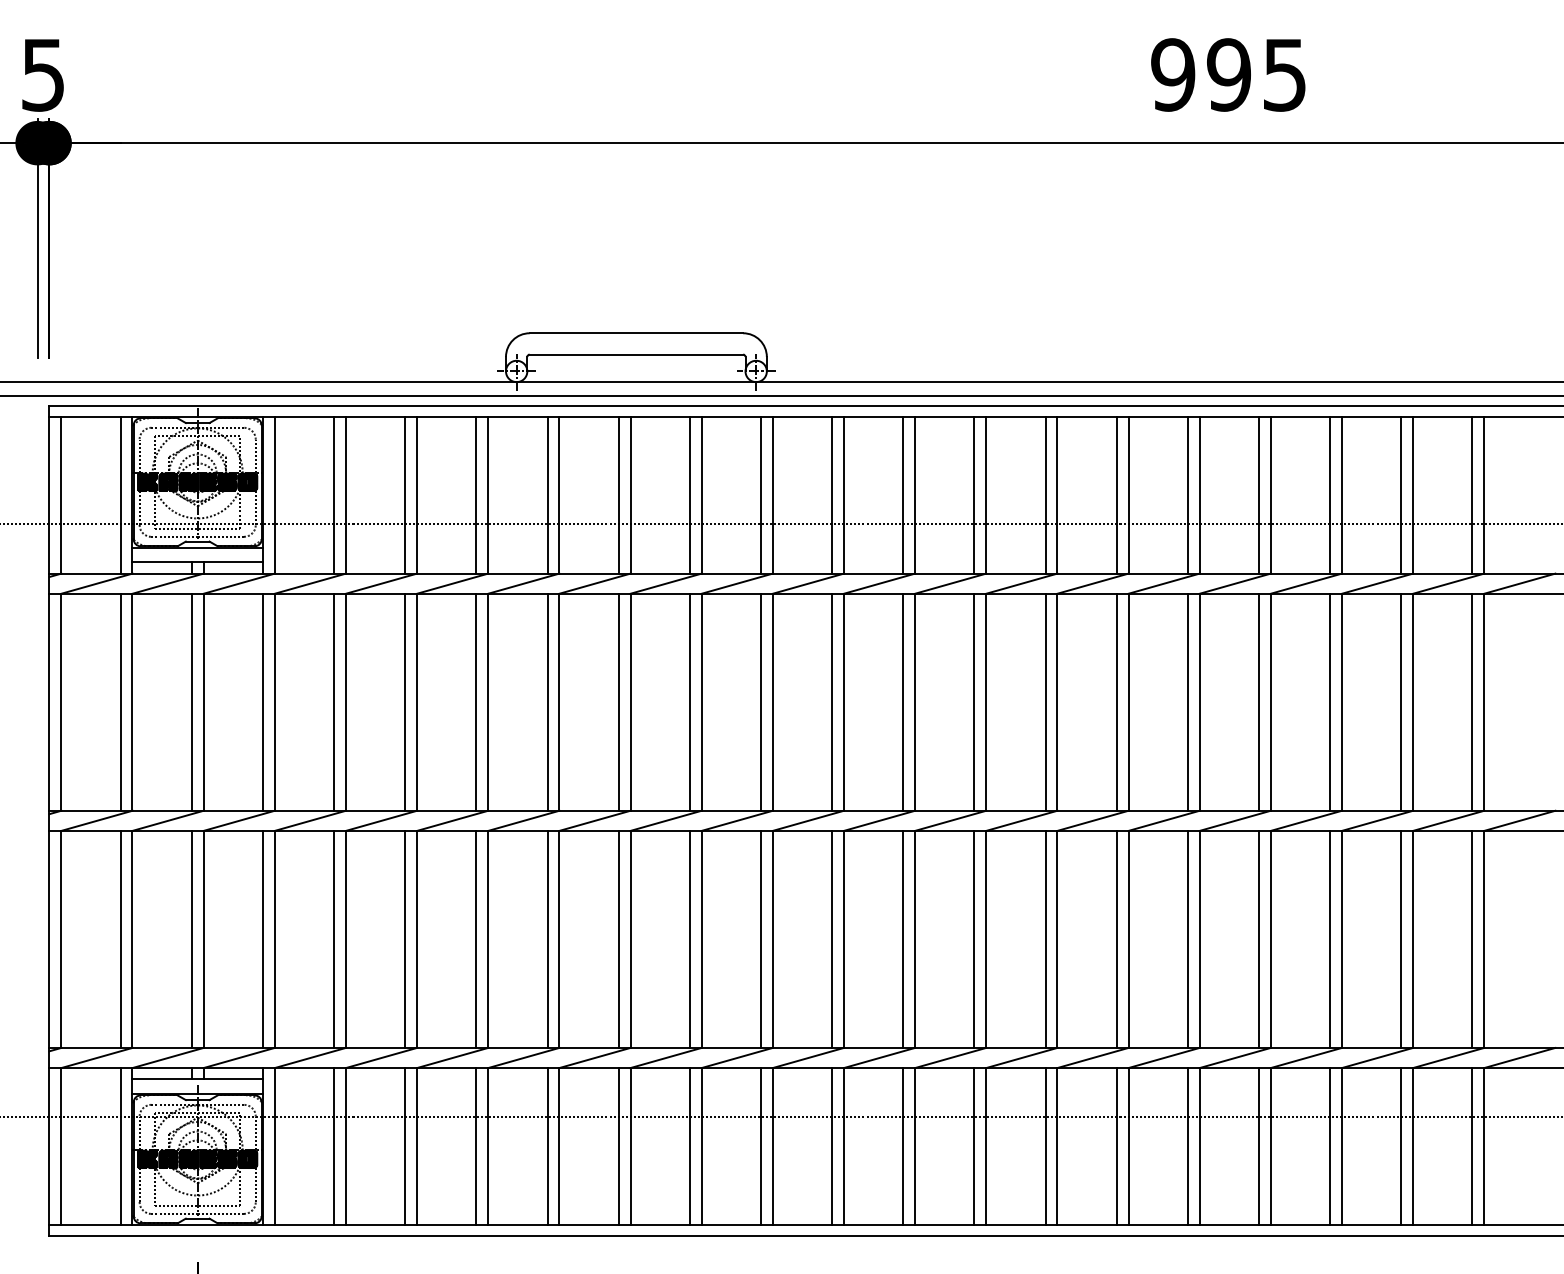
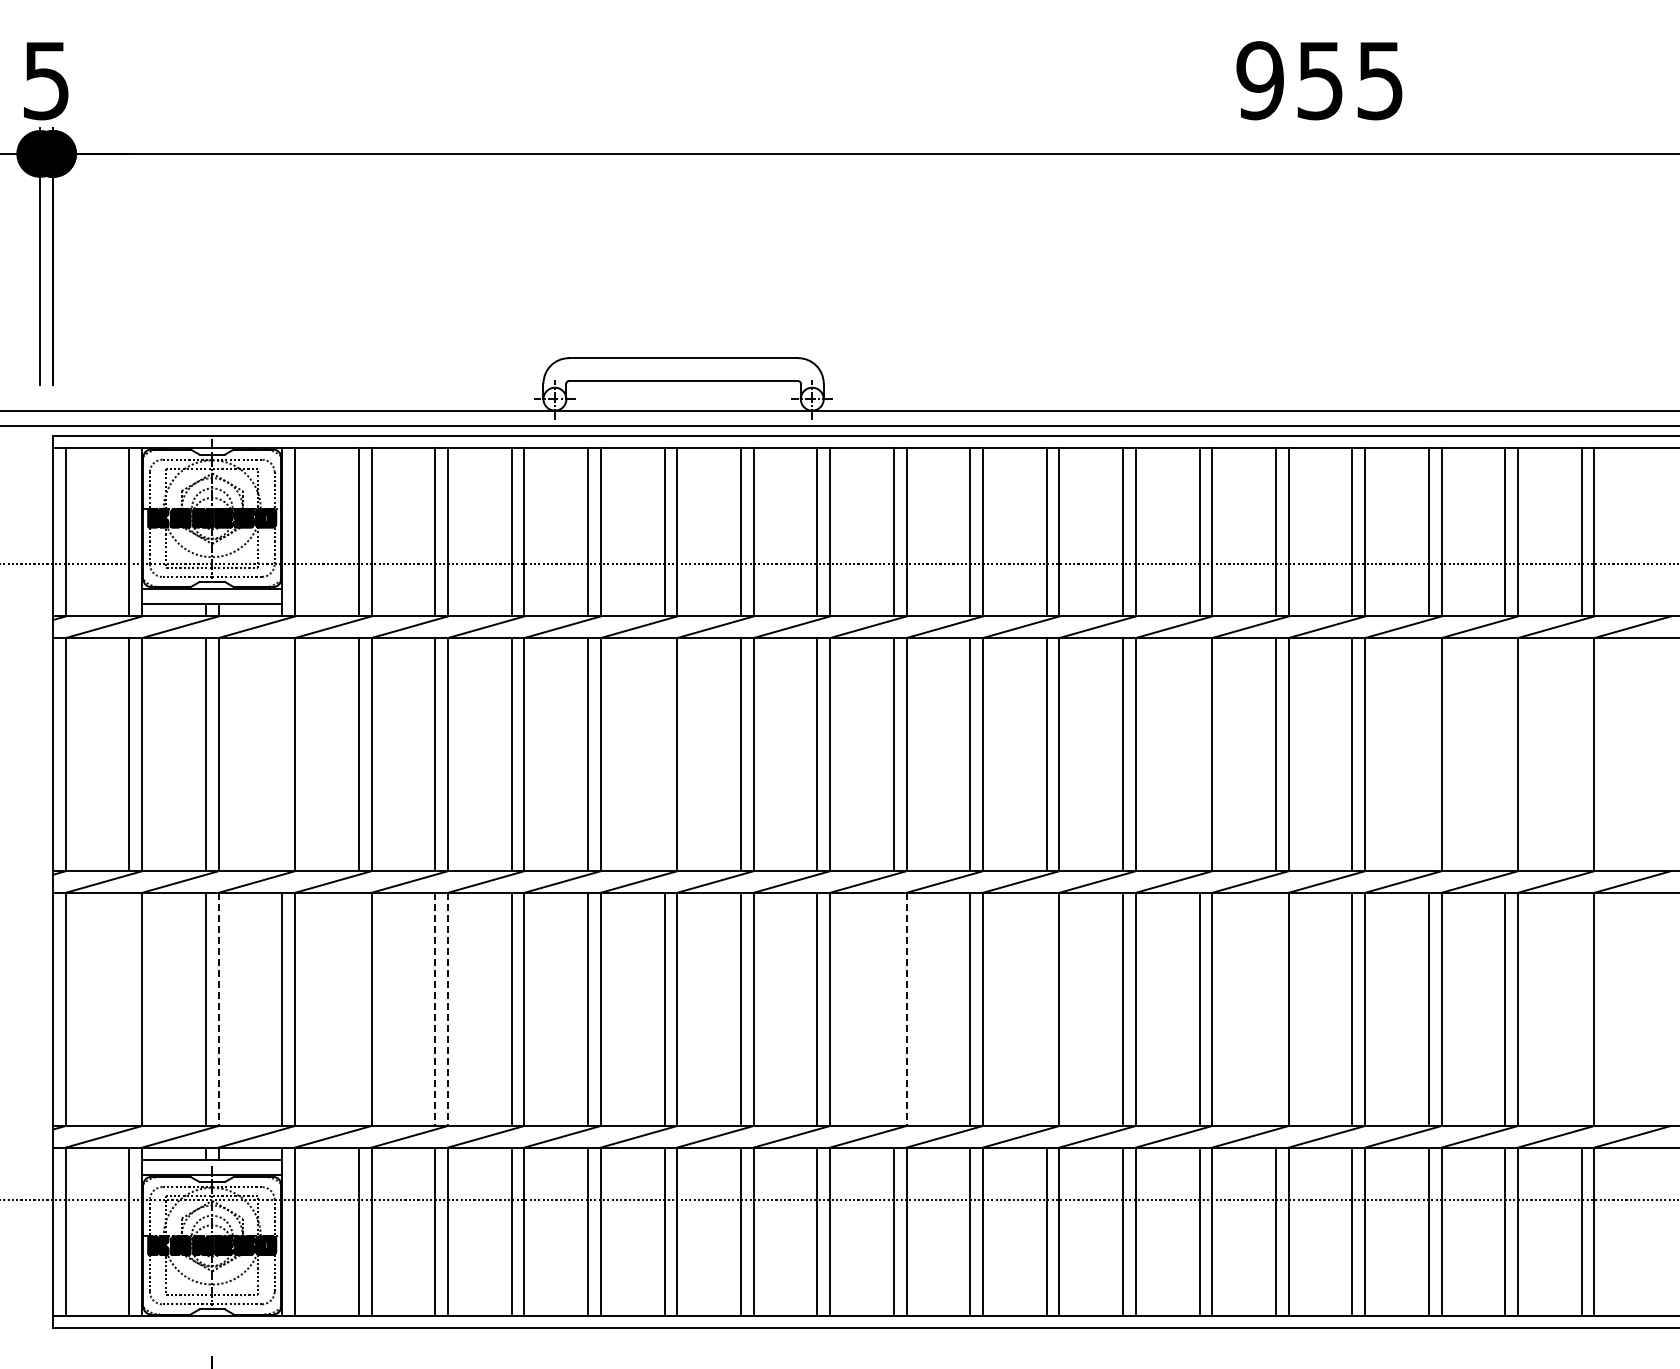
text: (1228, 74) -> (1319, 80), 995 -> 955
line: (263, 702) -> (282, 754), removed
line: (618, 702) -> (664, 754), removed
line: (1116, 702) -> (1199, 754), removed
line: (1329, 702) -> (1428, 754), removed
line: (1401, 702) -> (1505, 754), removed
line: (1472, 702) -> (1581, 754), removed
line: (120, 938) -> (129, 1008), removed
line: (333, 938) -> (358, 1008), removed
line: (831, 938) -> (893, 1008), removed
line: (974, 938) -> (1046, 1008), removed
line: (1187, 938) -> (1275, 1008), removed
line: (1472, 938) -> (1581, 1008), removed
line: (203, 939) -> (218, 1009), solid -> dashed
line: (405, 939) -> (435, 1009), solid -> dashed
line: (416, 939) -> (447, 1009), solid -> dashed
line: (843, 939) -> (906, 1009), solid -> dashed

